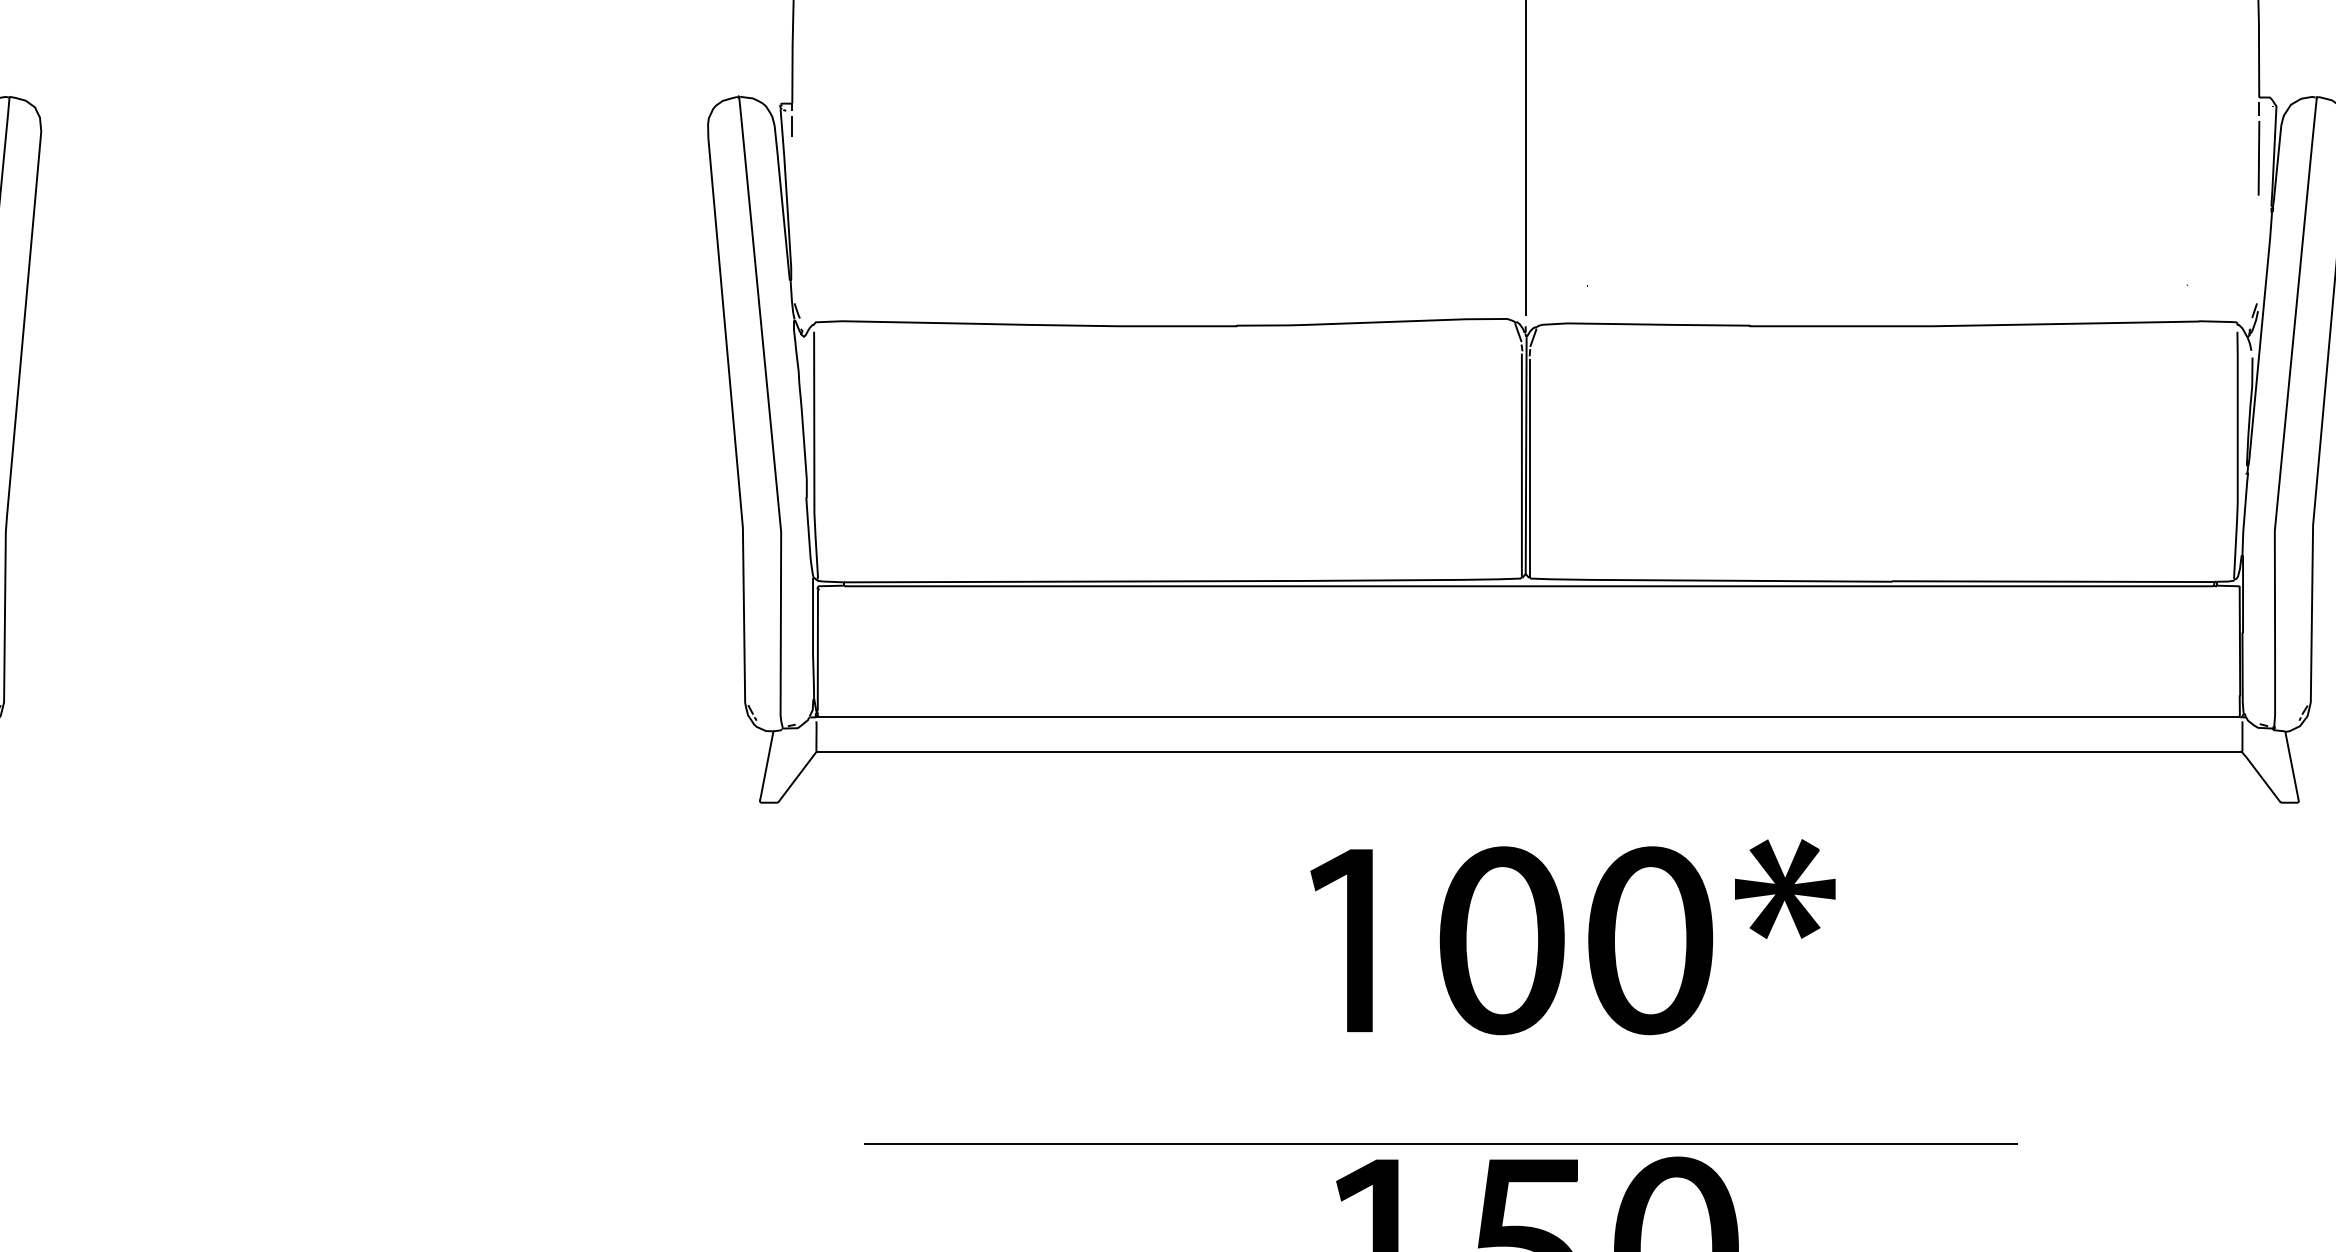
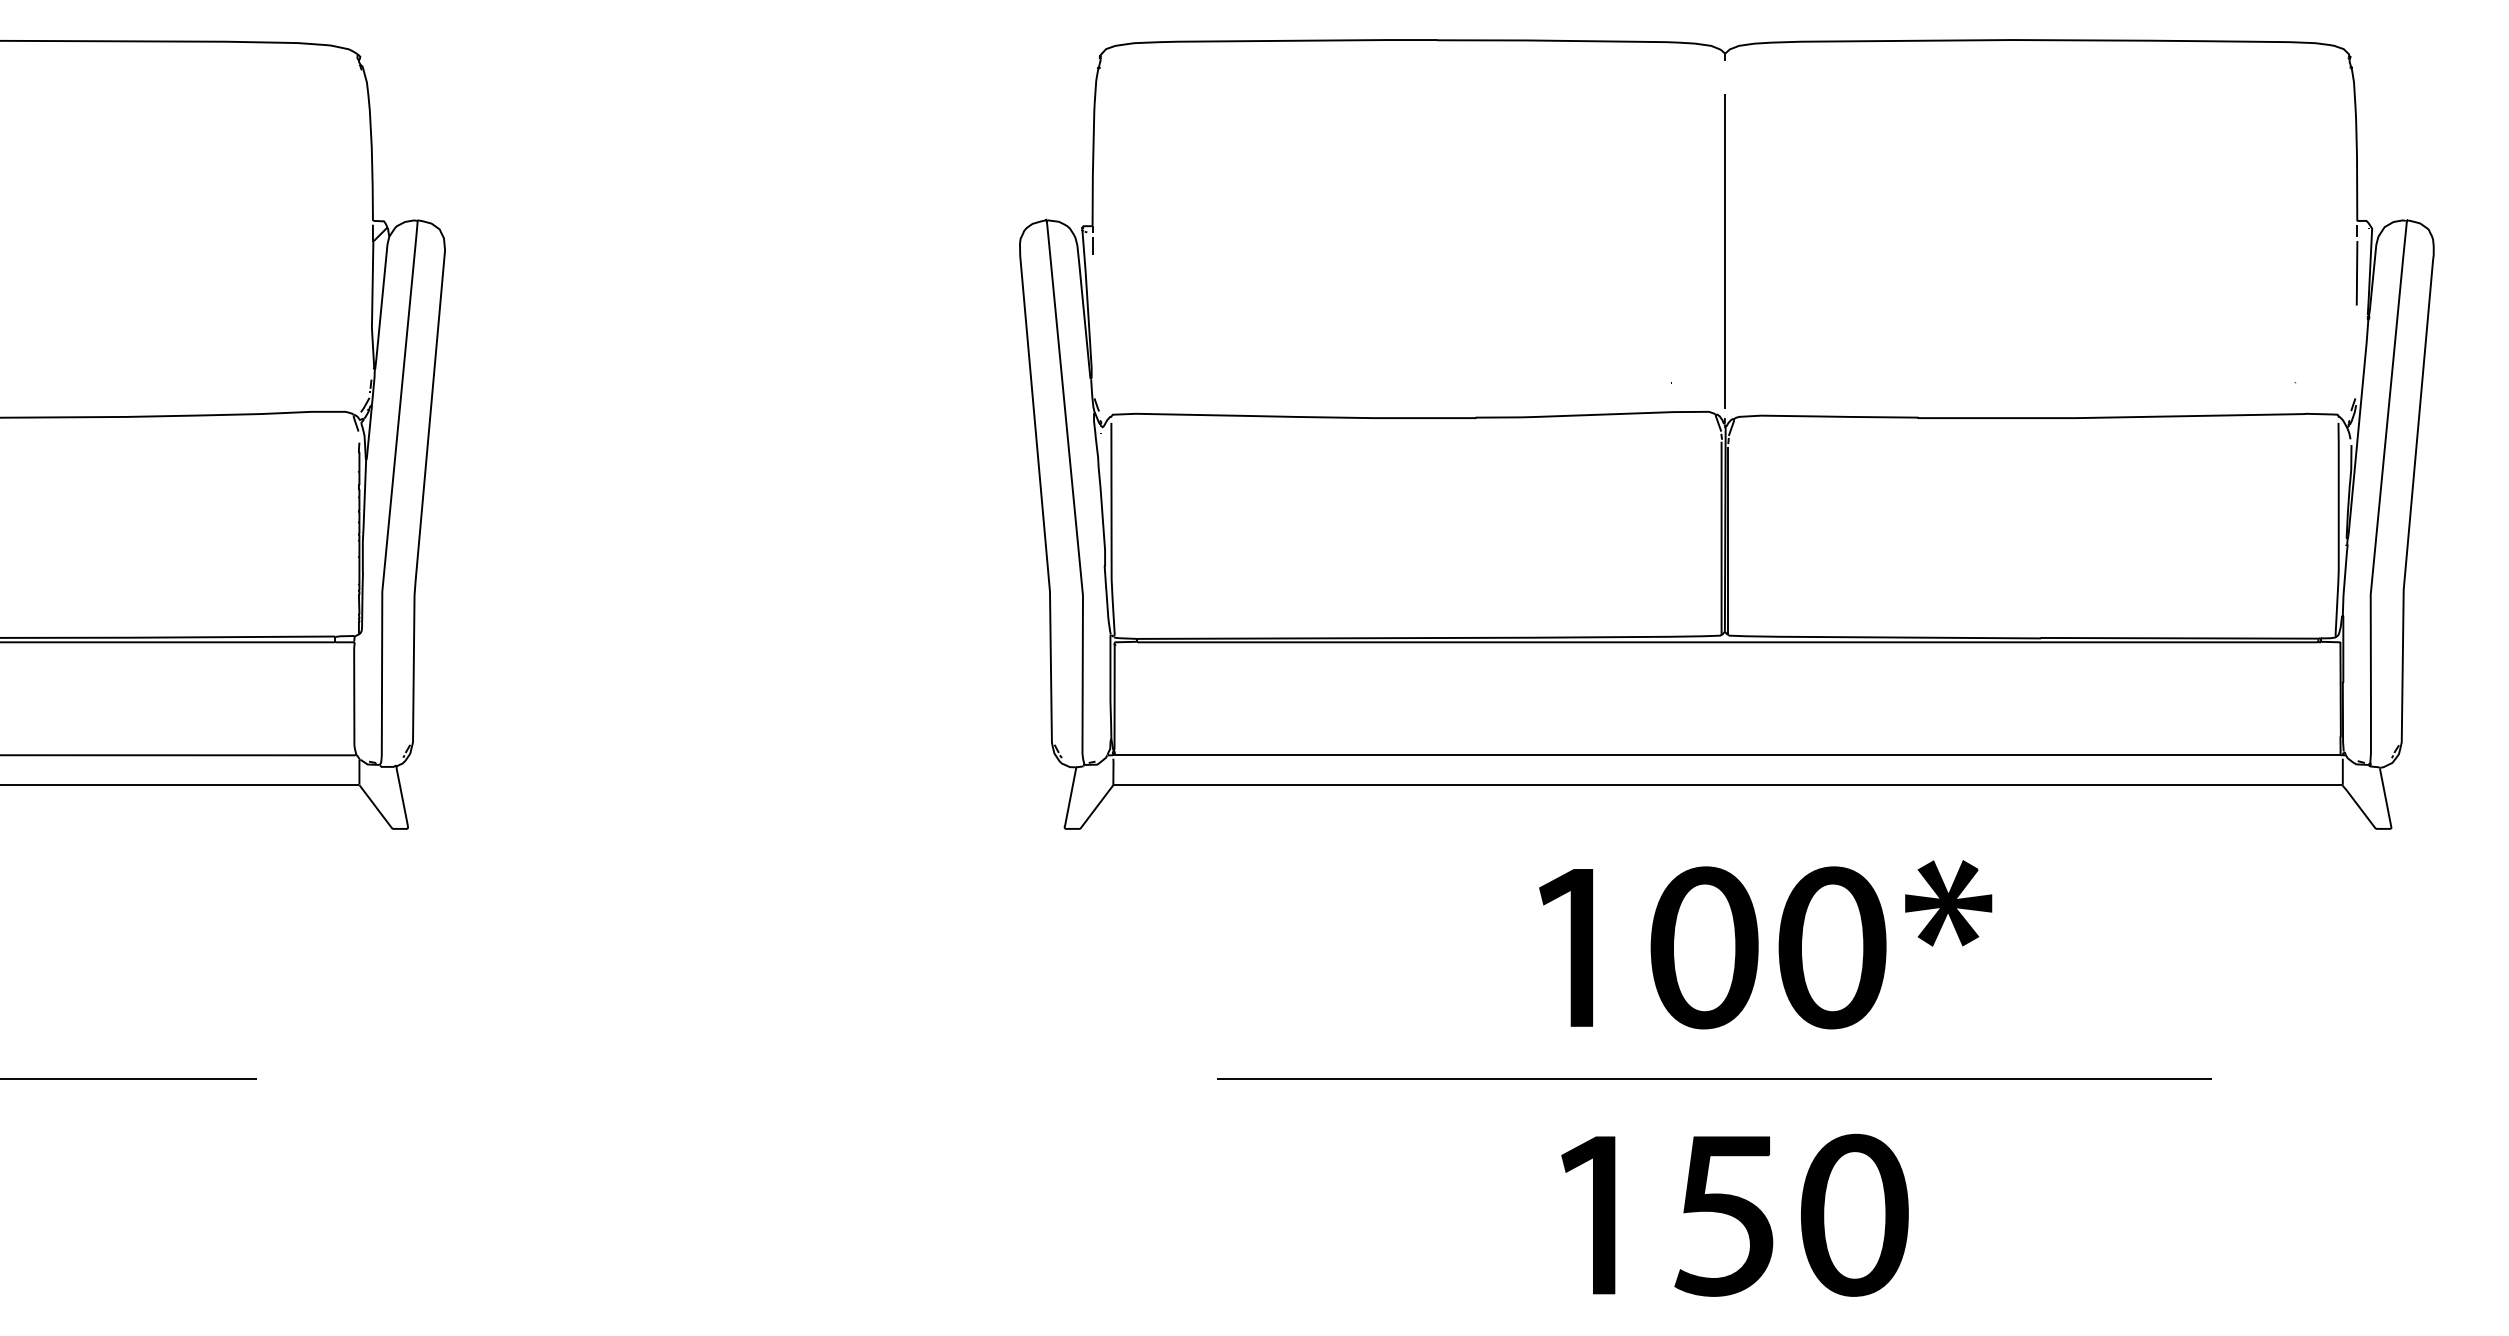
line: (1441, 1143) -> (1714, 1078), moved

